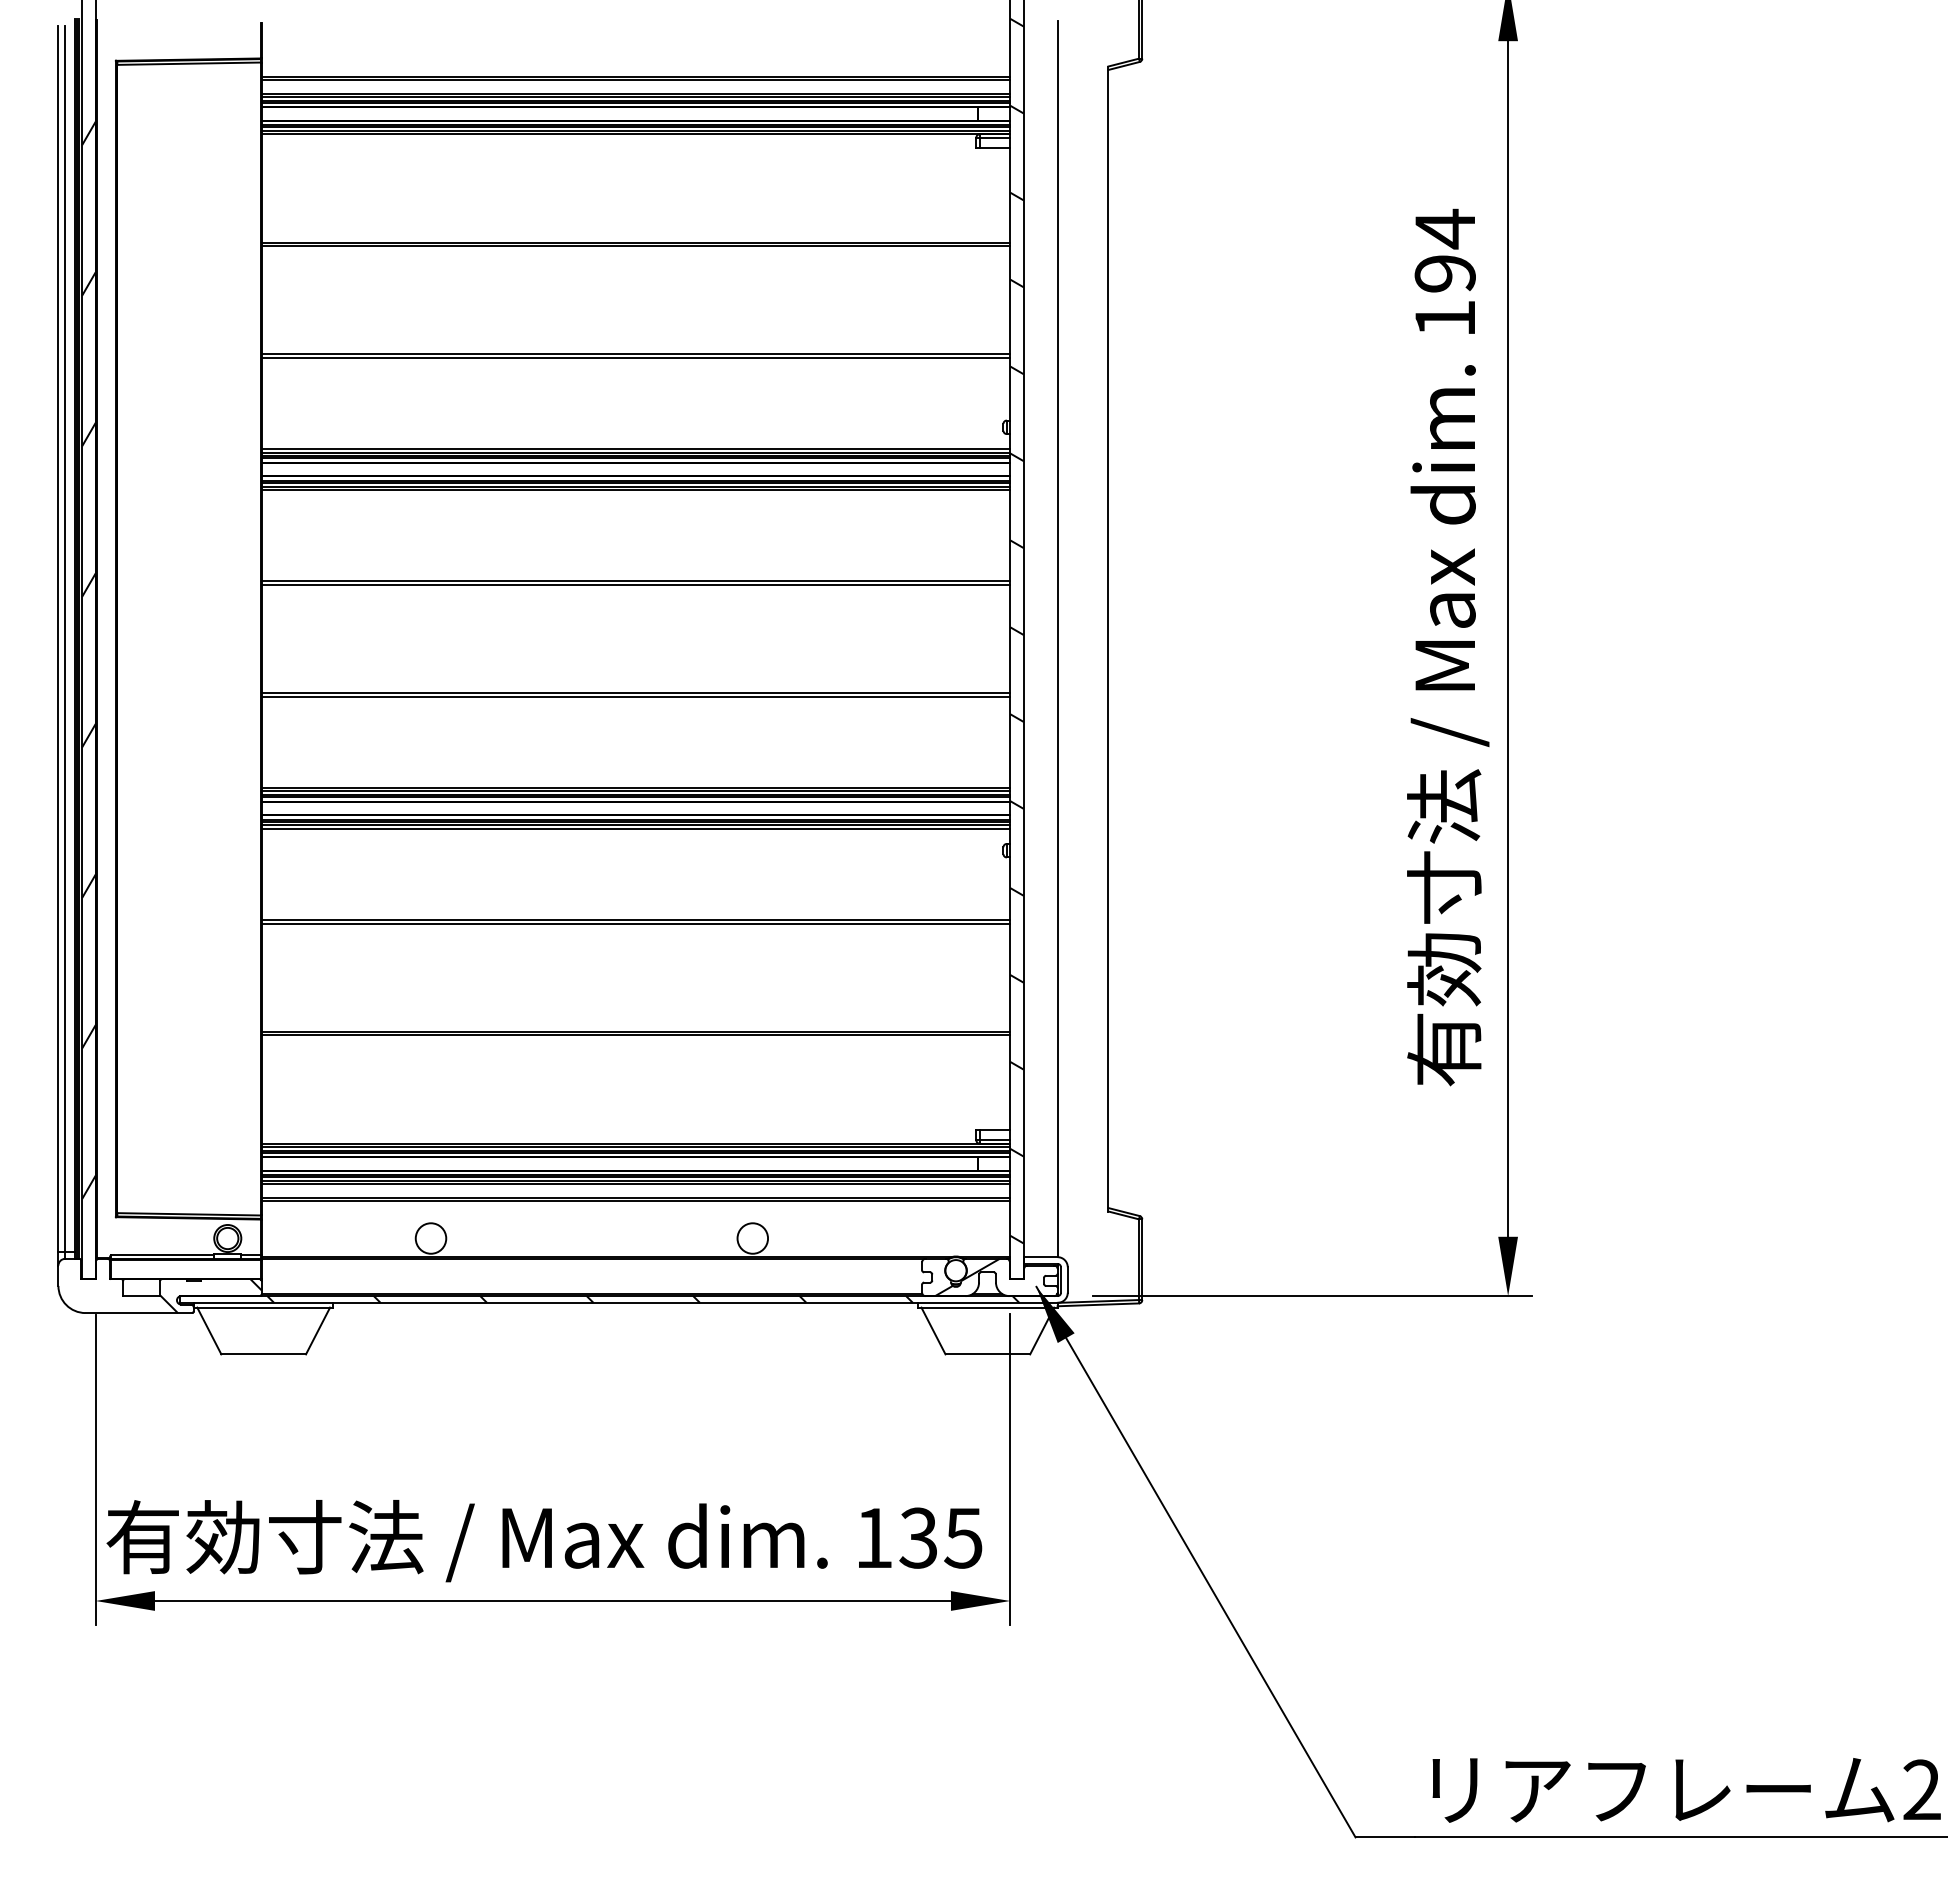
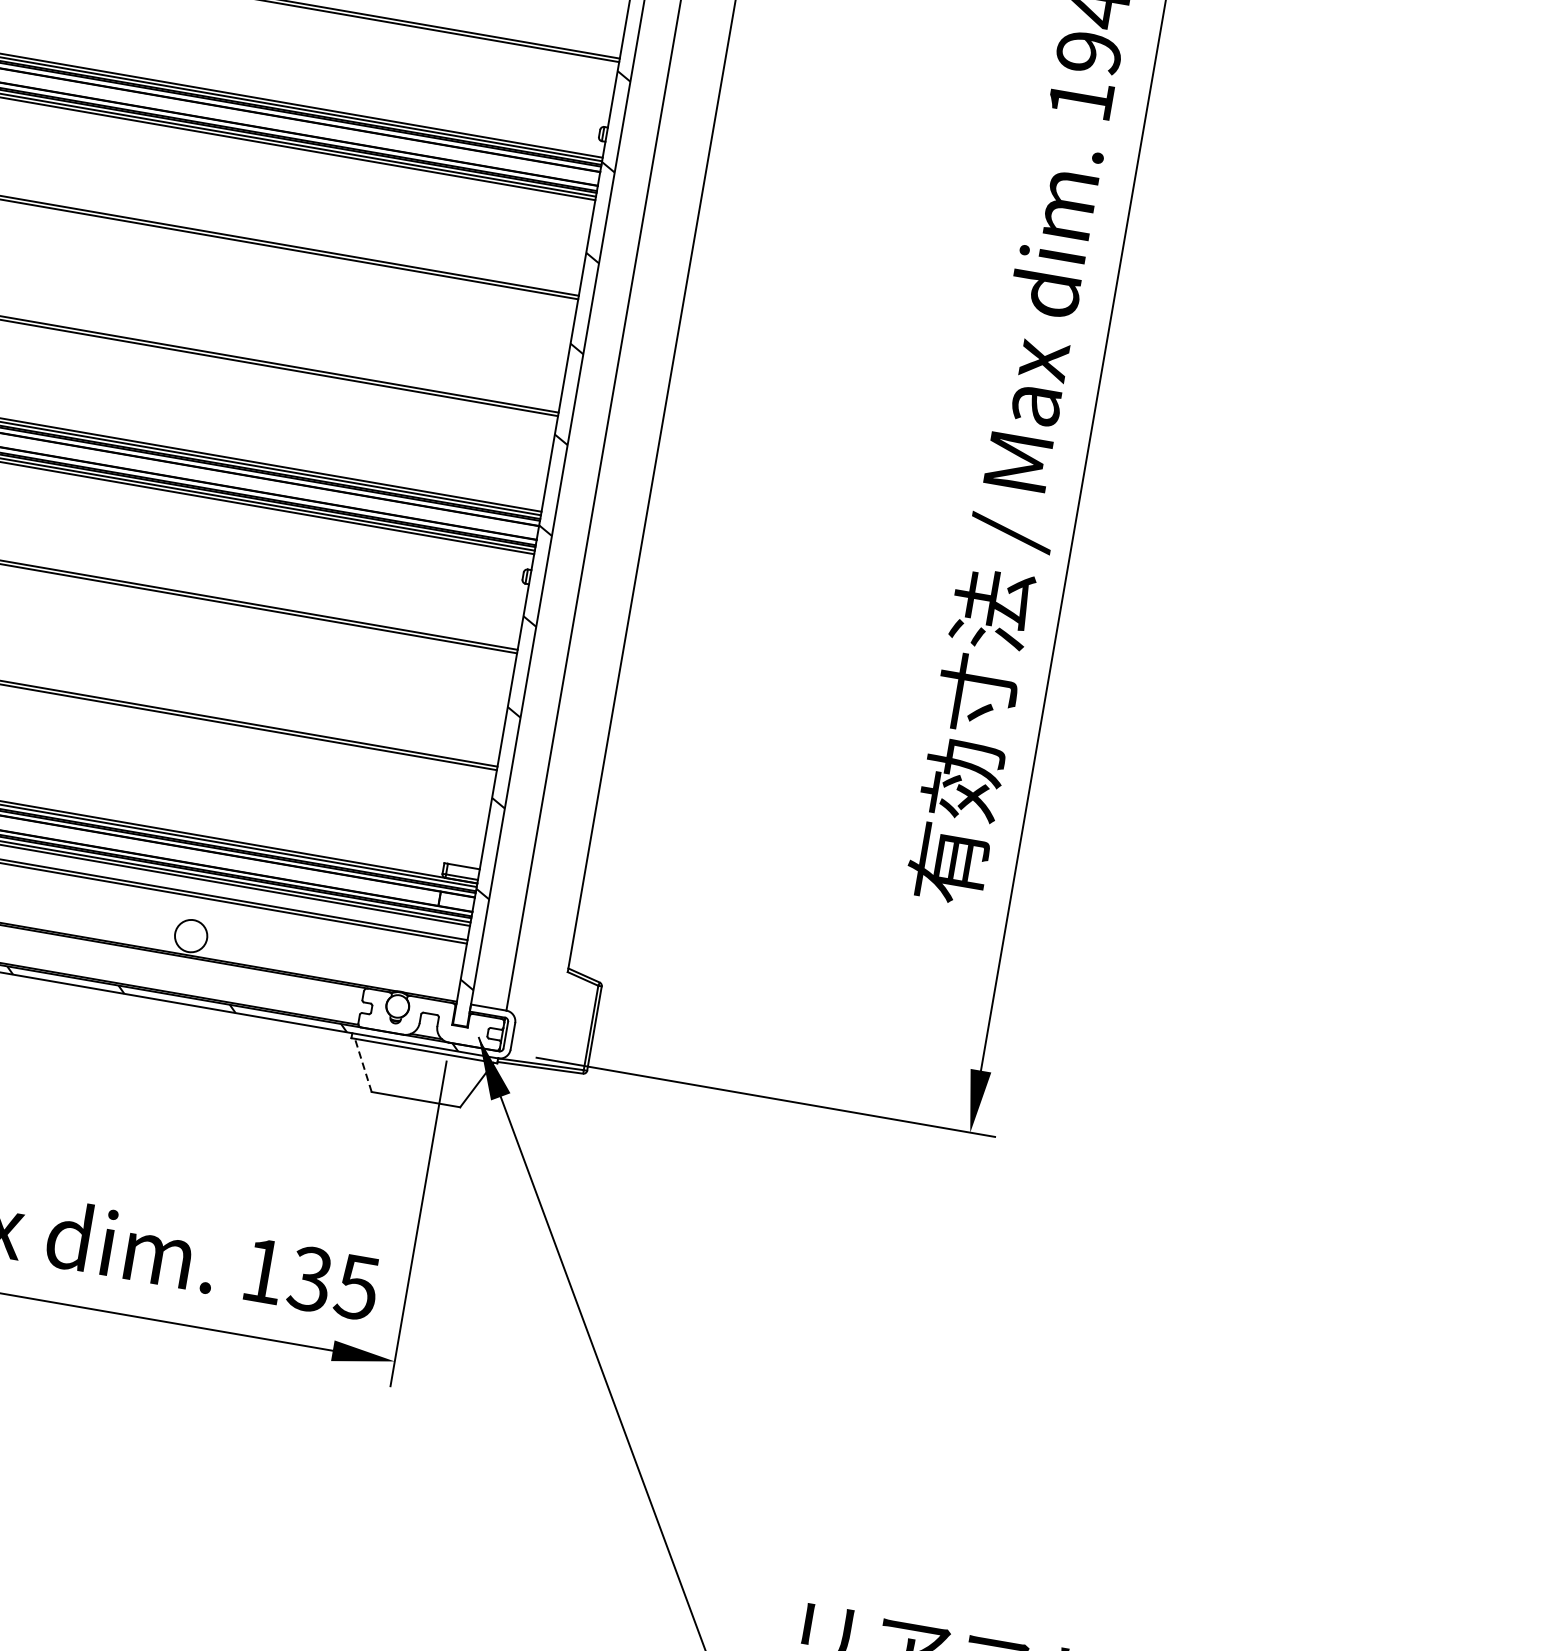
hatch: (967, 1277) -> (408, 1015), removed
line: (933, 1330) -> (363, 1064), solid -> dashed

